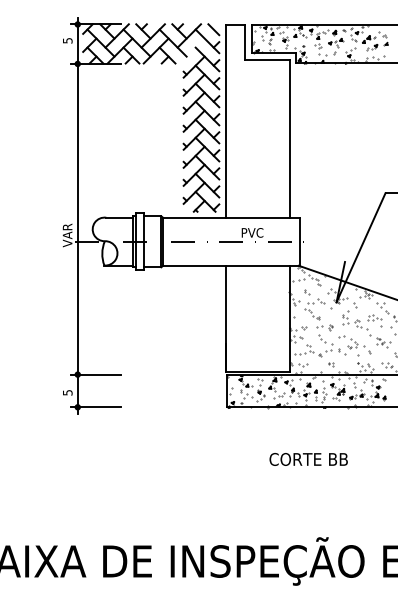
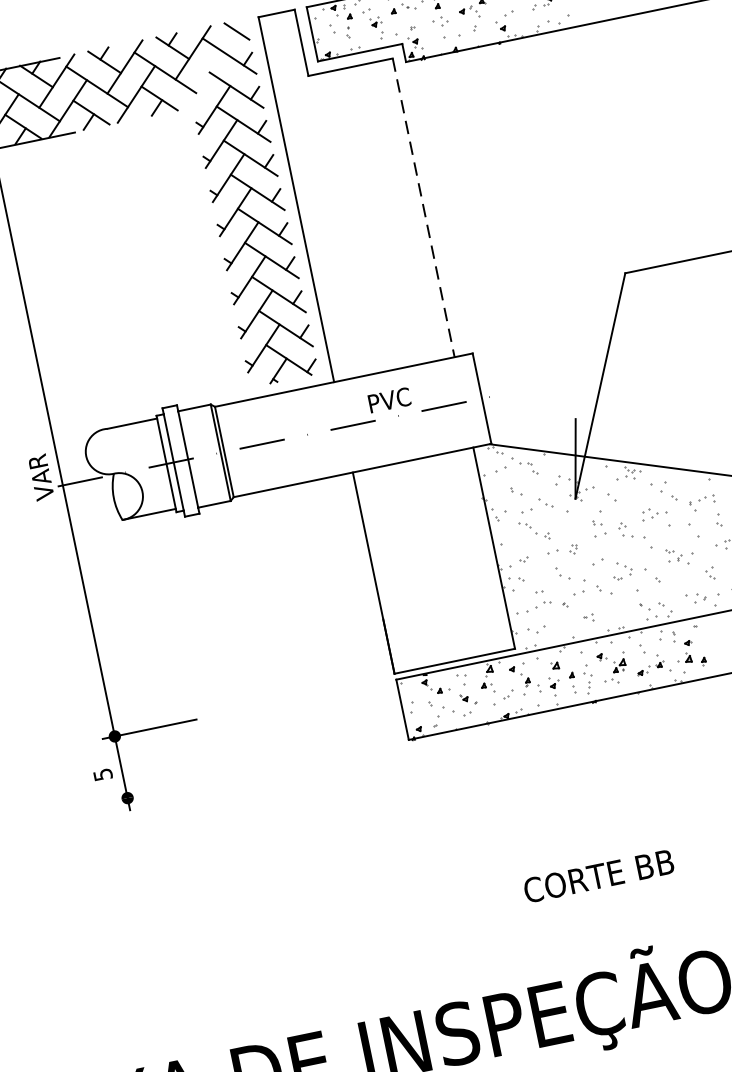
line: (290, 139) -> (424, 208), solid -> dashed
line: (96, 407) -> (163, 791), removed
text: (308, 459) -> (598, 876), moved

